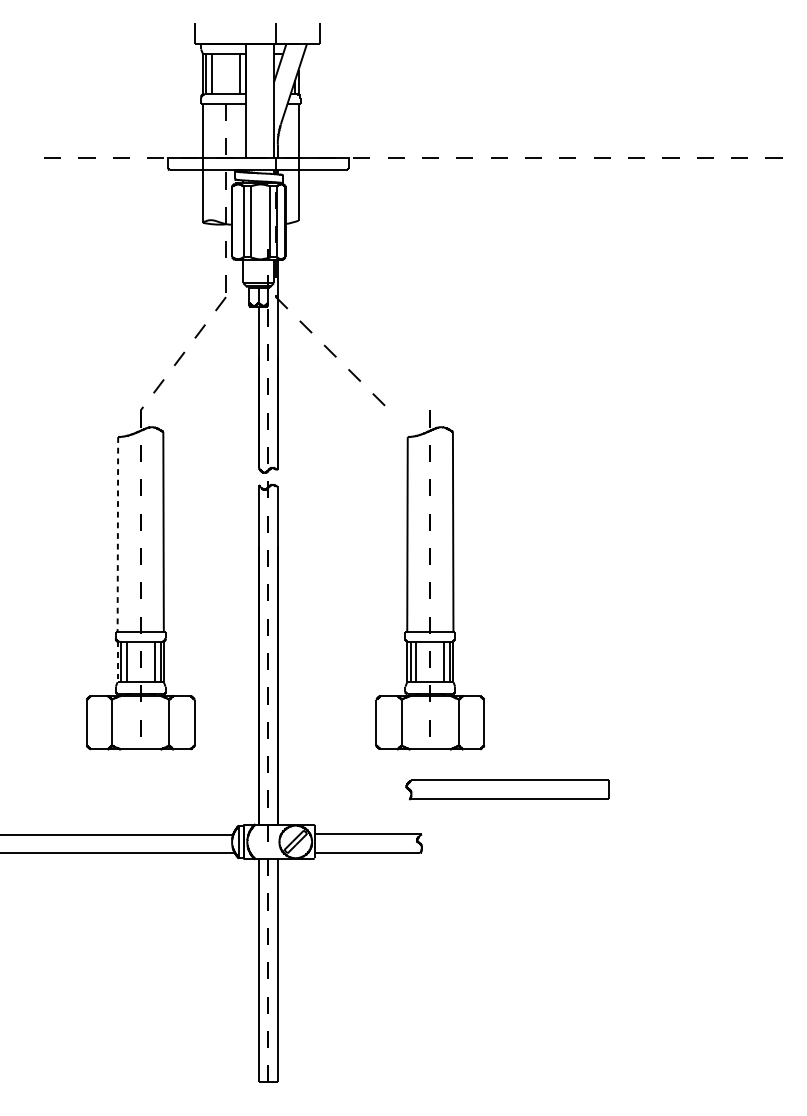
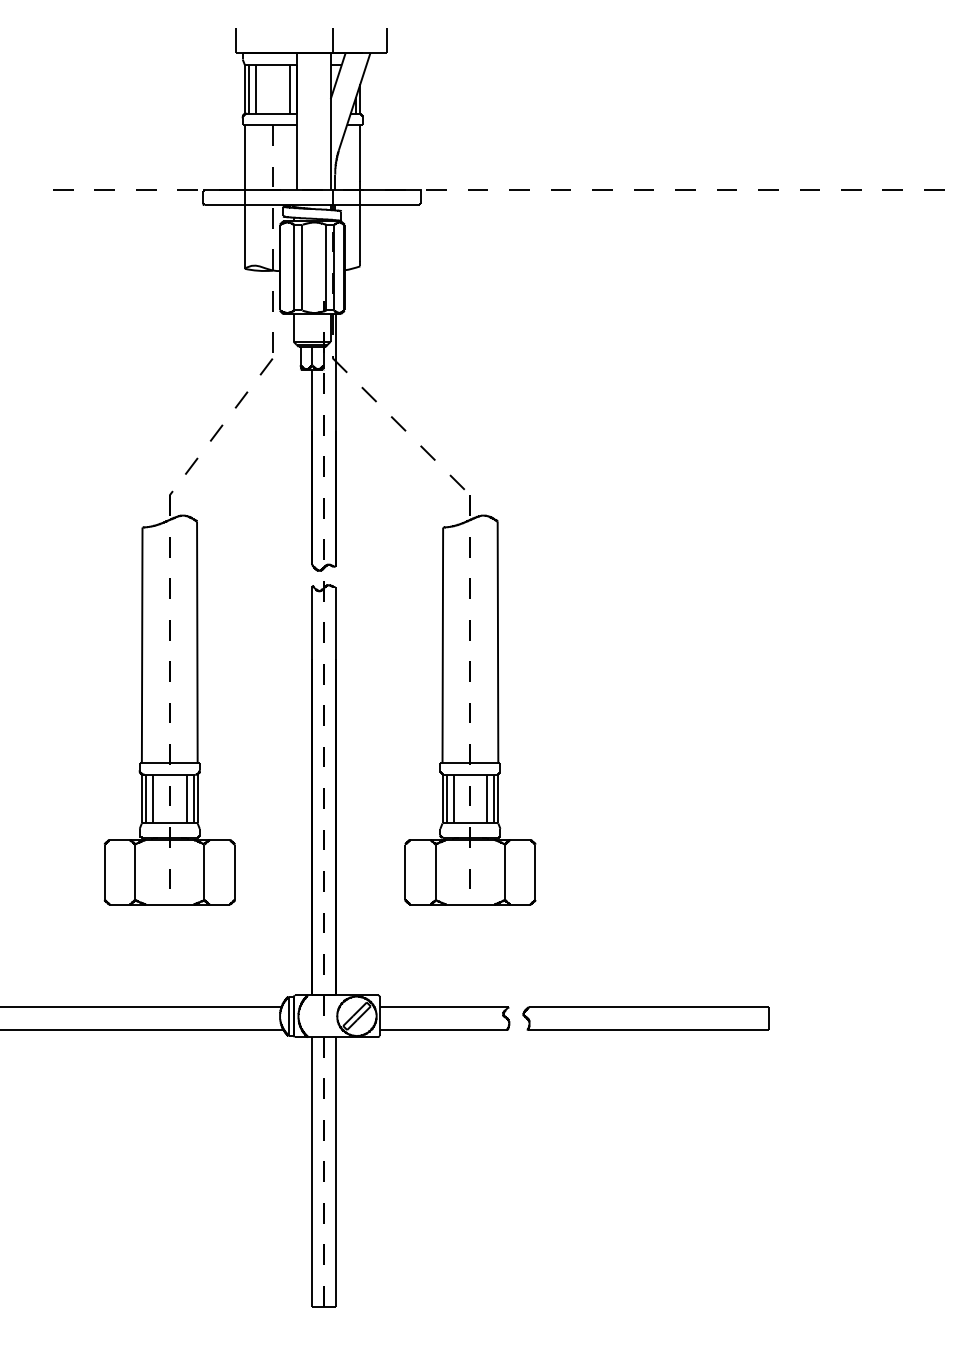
line: (118, 534) -> (142, 645), dashed -> solid
part: (430, 580) -> (470, 700), moved
line: (117, 661) -> (141, 798), dashed -> solid
part: (507, 789) -> (645, 1018), moved

